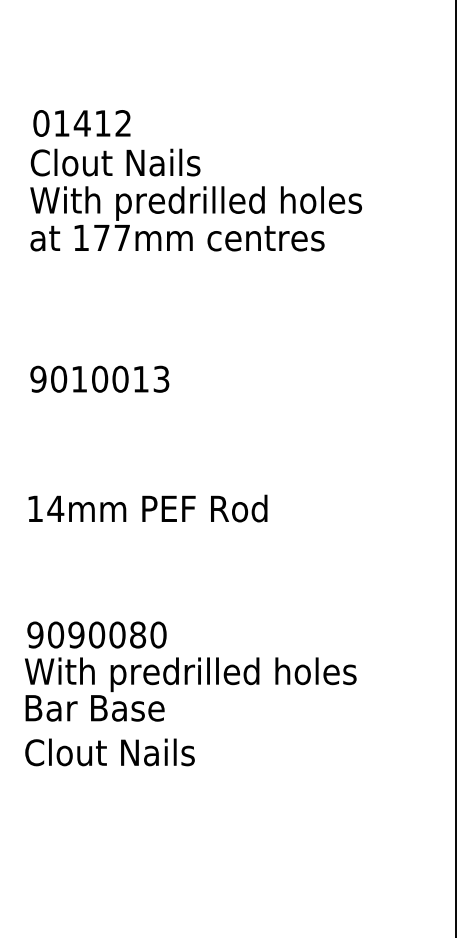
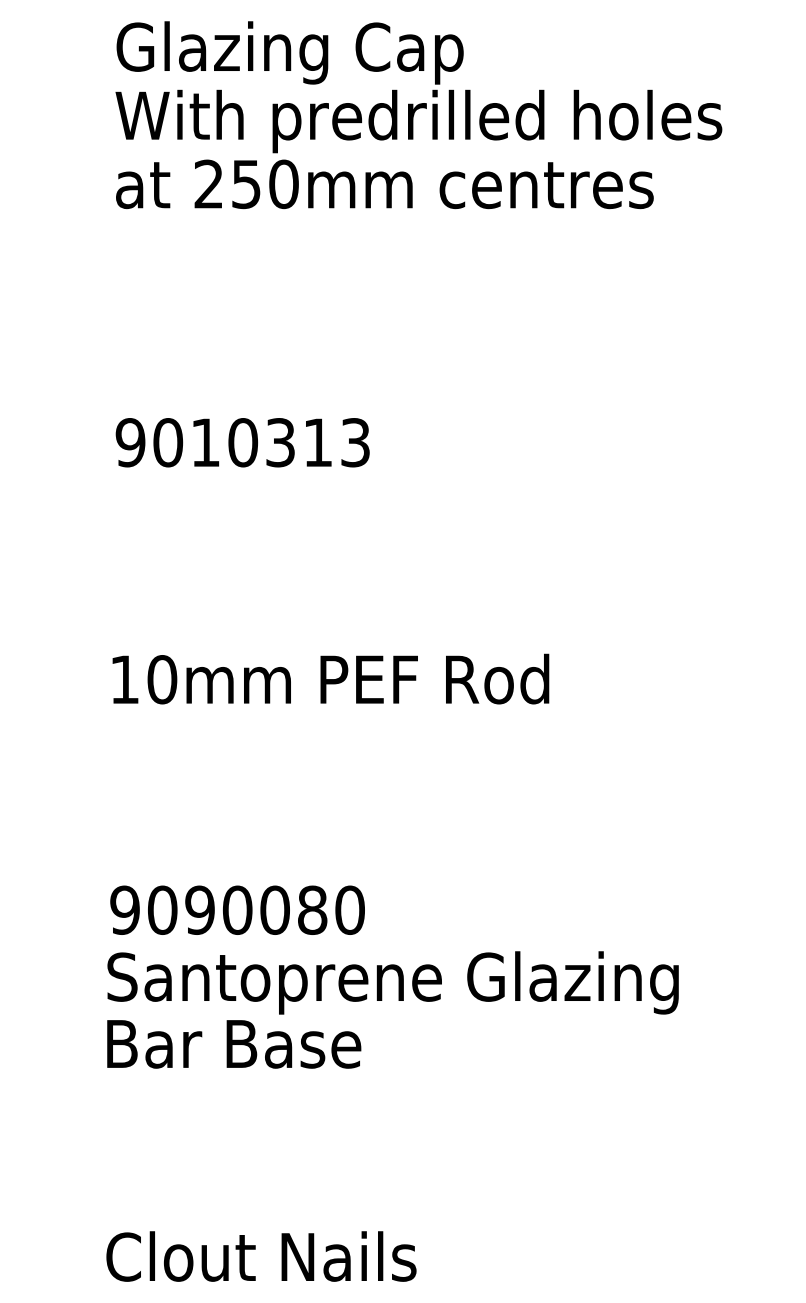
text: (125, 165) -> (289, 51), Clout Nails -> Glazing Cap
text: (101, 237) -> (245, 183), 177mm -> 250mm
text: (120, 378) -> (280, 441), 9010013 -> 9010313
text: (55, 508) -> (161, 678), 14mm -> 10mm
text: (190, 674) -> (408, 982), With predrilled holes -> Santoprene Glazing
text: (109, 752) -> (260, 1256), moved

